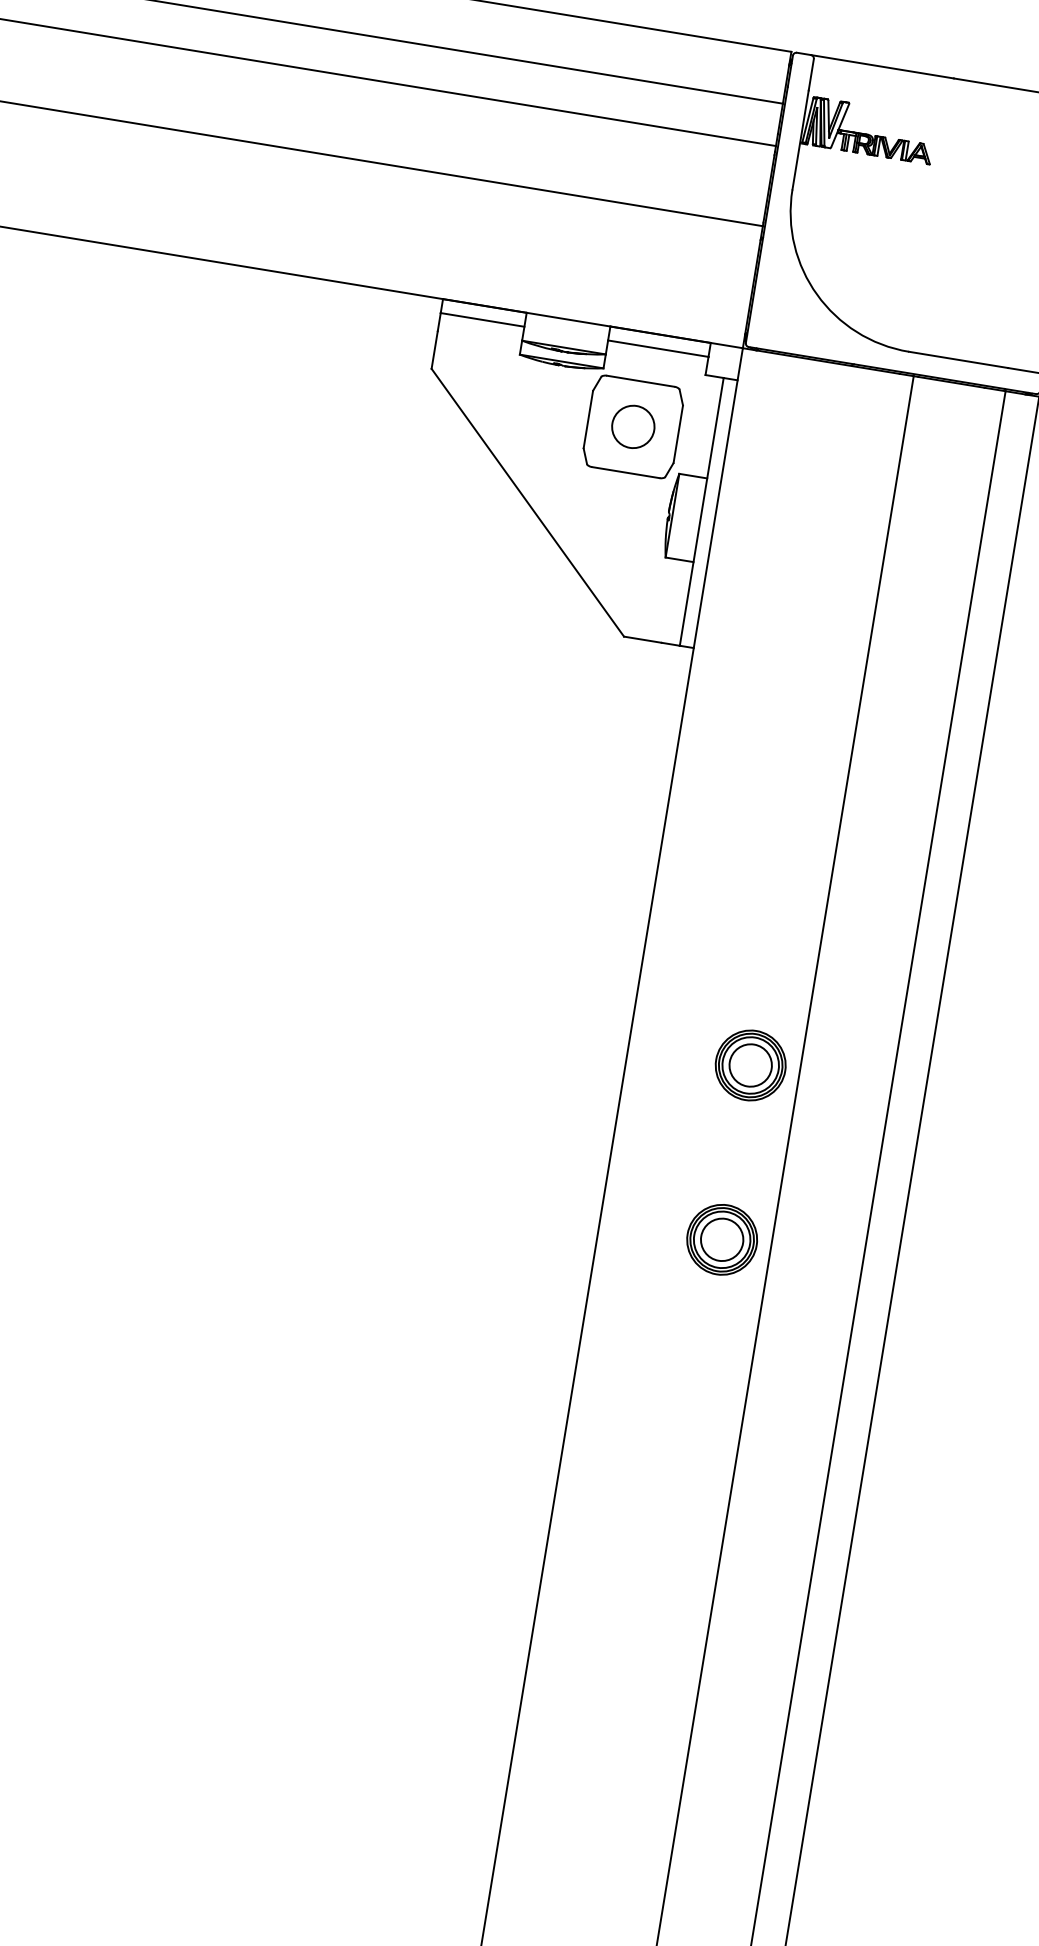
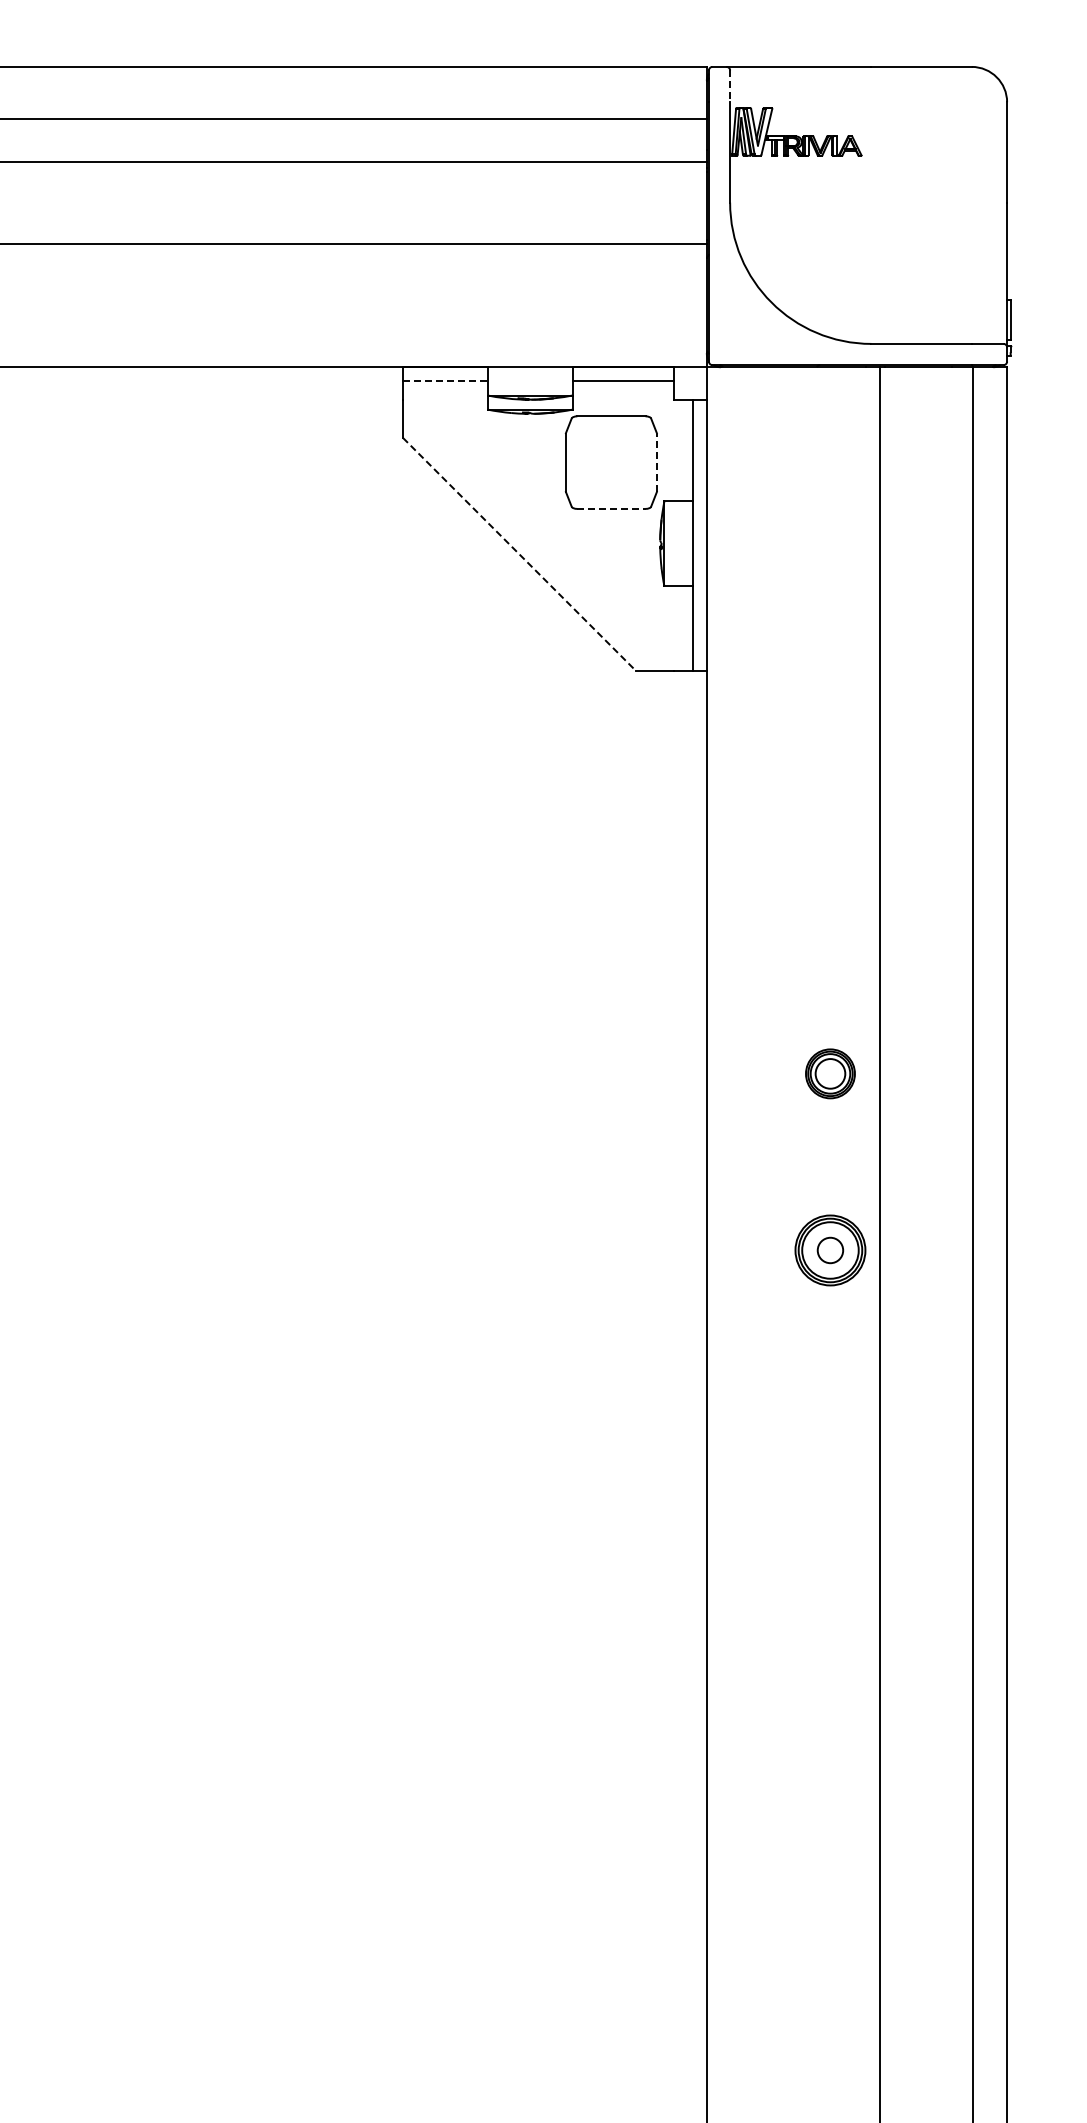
line: (811, 74) -> (730, 86), solid -> dashed
line: (482, 320) -> (445, 381), solid -> dashed
circle: (633, 426) -> (611, 462), removed
line: (677, 434) -> (656, 462), solid -> dashed
line: (625, 472) -> (611, 508), solid -> dashed
line: (527, 502) -> (519, 554), solid -> dashed
part: (750, 1065) -> (830, 1073), size x0.7
circle: (722, 1239) -> (830, 1250), size x0.6

